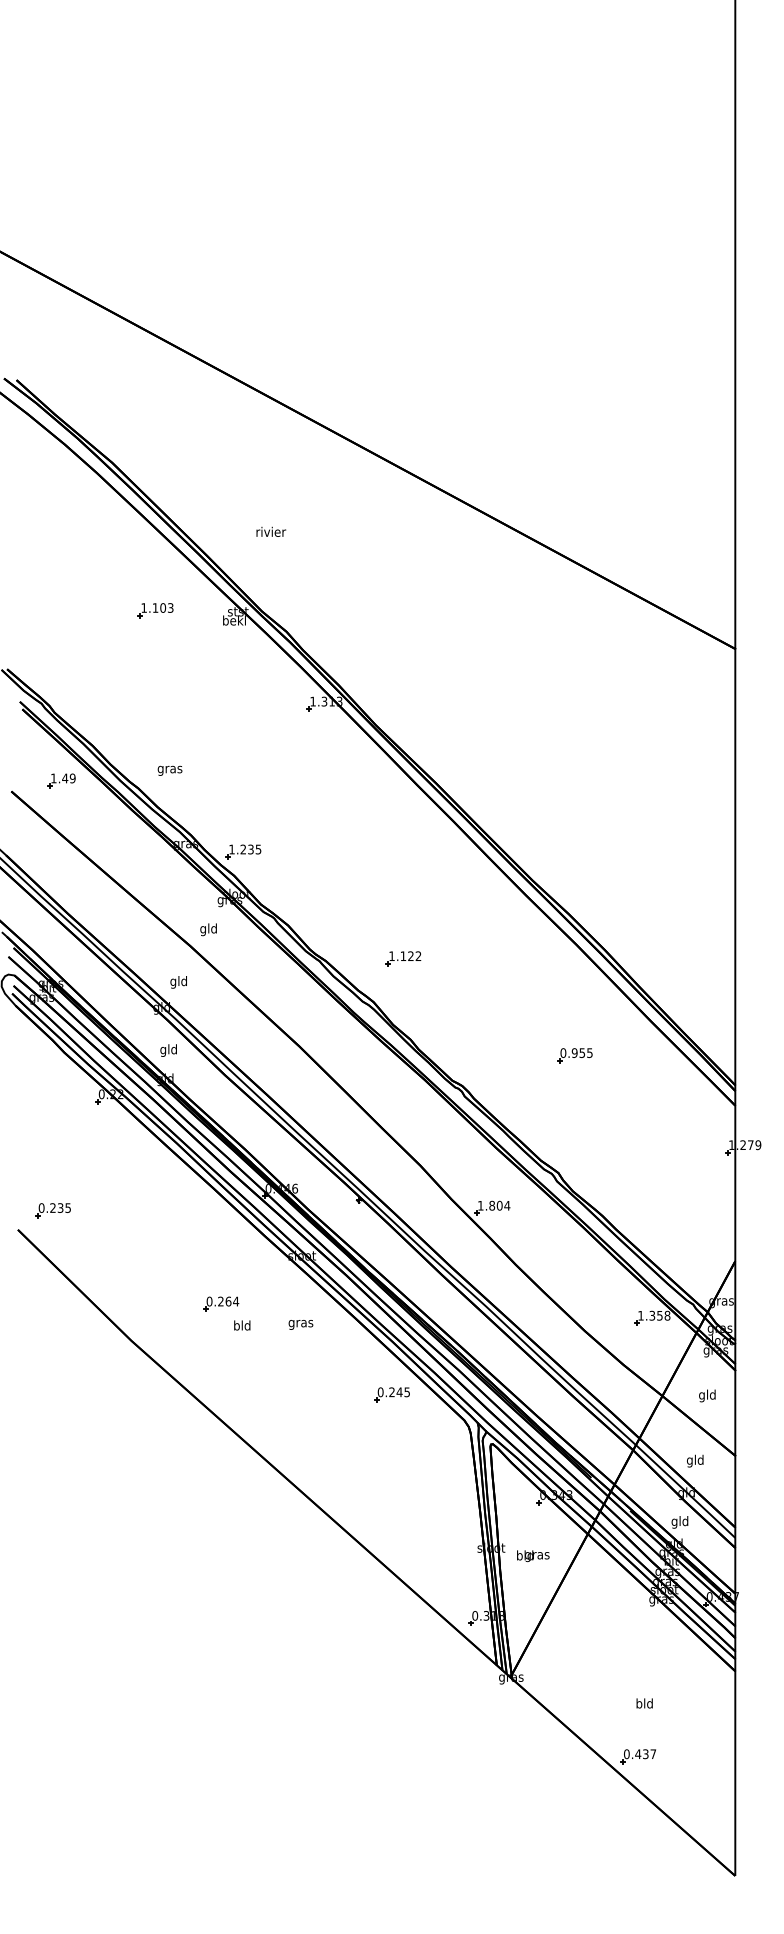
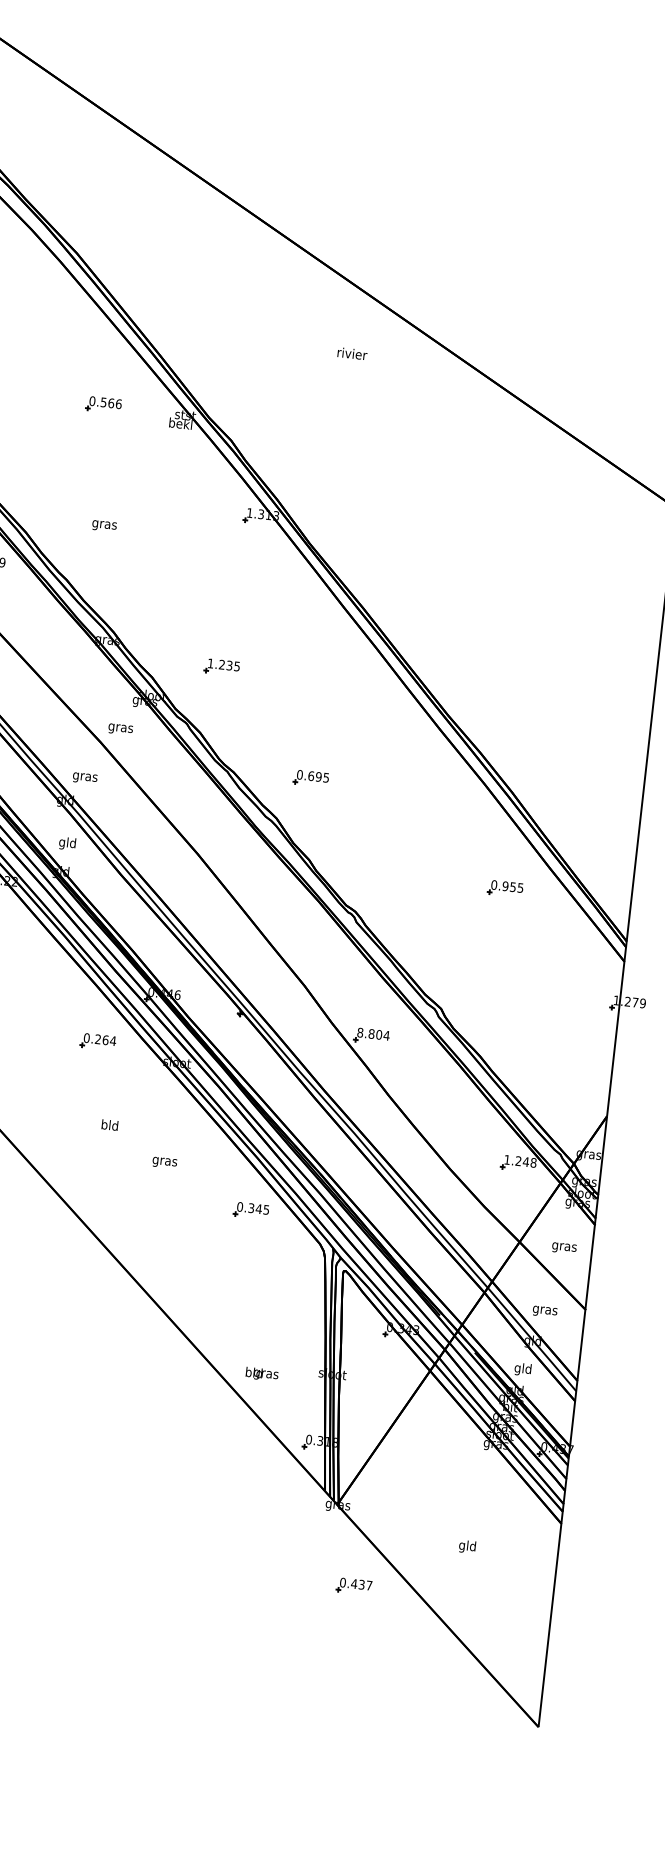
text: (271, 531) -> (352, 353), moved
text: (157, 607) -> (105, 402), 1.103 -> 0.566
text: (169, 770) -> (103, 525), moved
part: (243, 851) -> (221, 666), moved
text: (208, 929) -> (120, 727), gld -> gras
text: (405, 956) -> (313, 776), 1.122 -> 0.695
text: (178, 982) -> (84, 777), gld -> gras
part: (574, 1055) -> (505, 888), moved
text: (480, 1205) -> (360, 1032), 1.804 -> 8.804
part: (221, 1303) -> (98, 1041), moved
text: (655, 1315) -> (521, 1161), 1.358 -> 1.248
text: (300, 1324) -> (164, 1162), moved
text: (391, 1392) -> (250, 1208), 0.245 -> 0.345
text: (707, 1395) -> (564, 1246), gld -> gras
text: (695, 1460) -> (545, 1309), gld -> gras
text: (533, 1555) -> (262, 1373), moved
text: (639, 1704) -> (462, 1546), bld -> gld
part: (638, 1756) -> (354, 1586), moved

